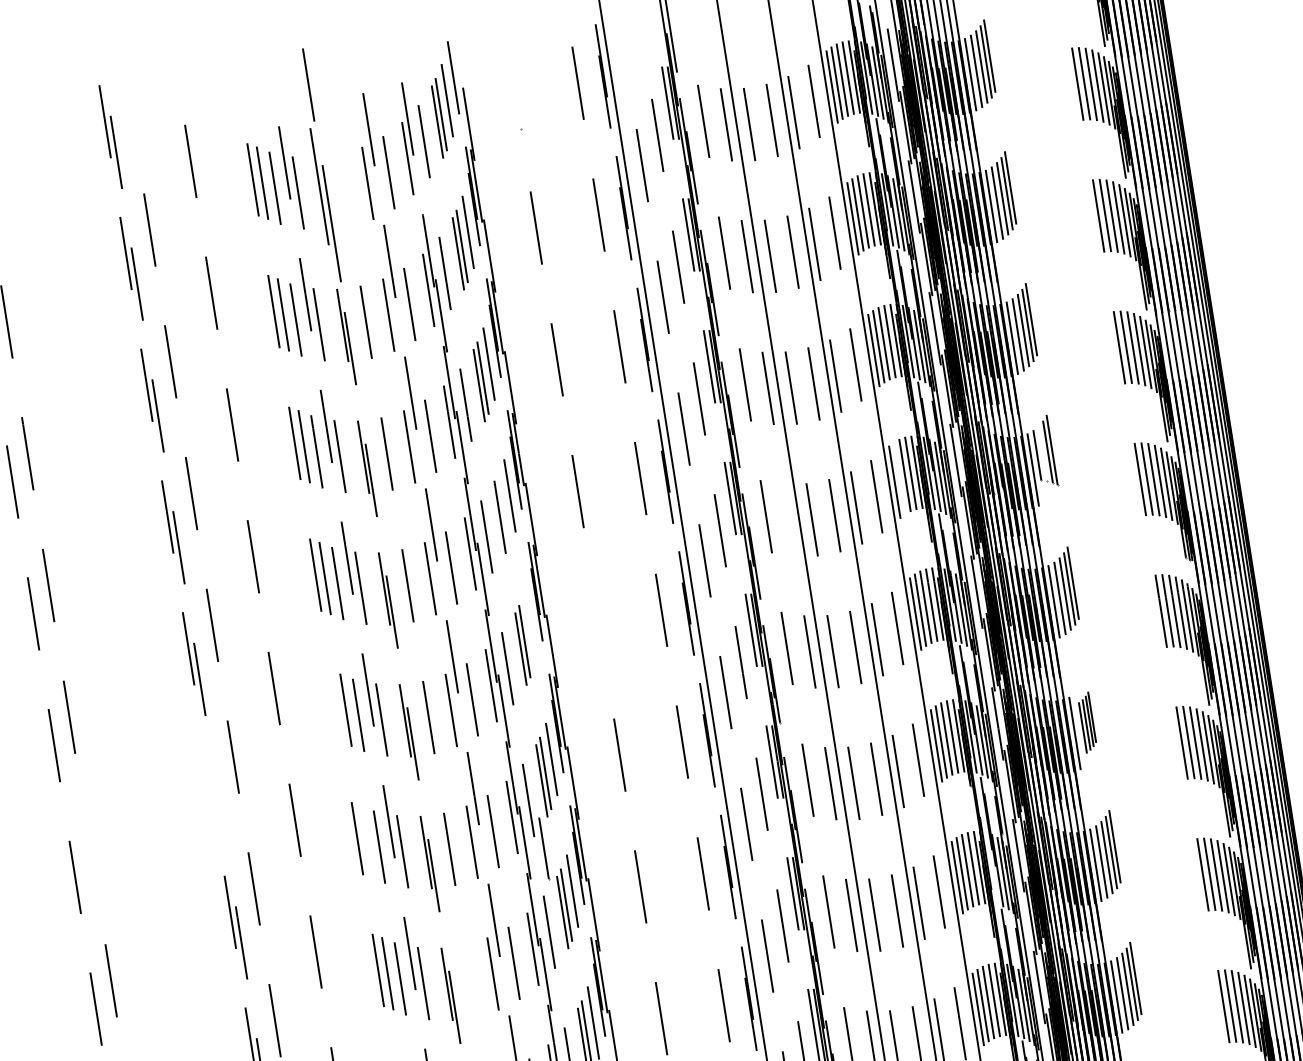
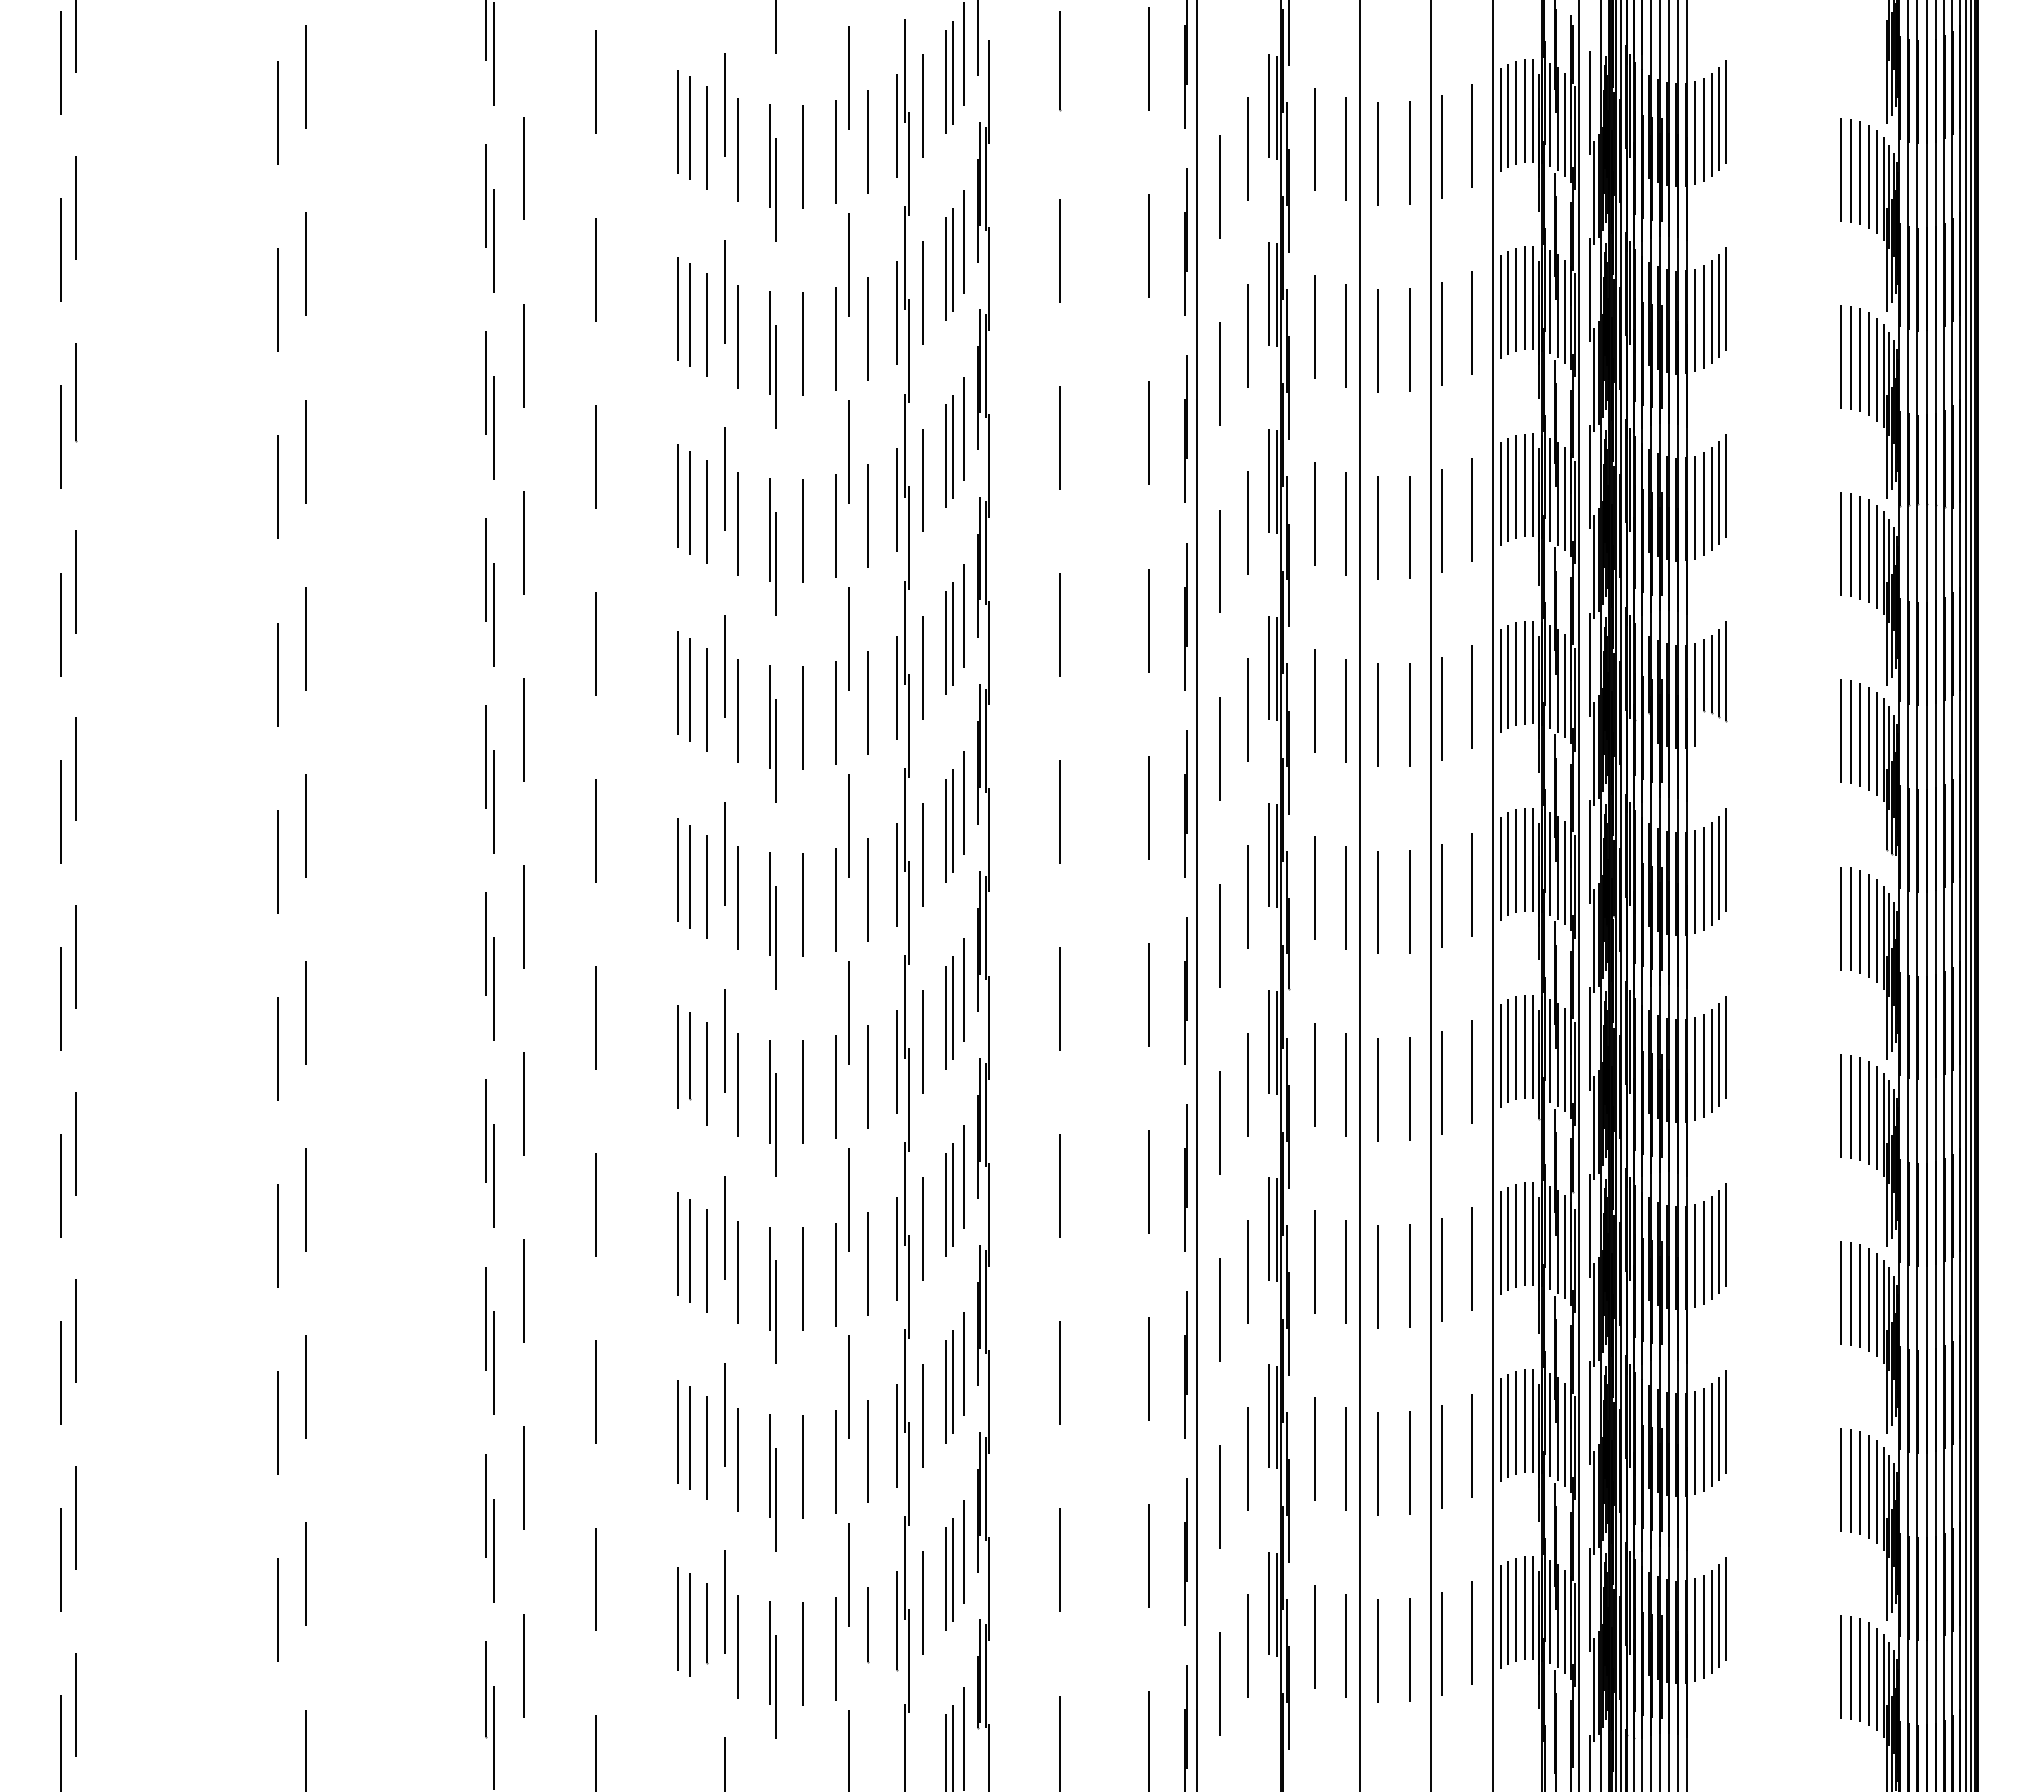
line: (515, 94) -> (1059, 60), added
line: (420, 184) -> (908, 164), added
line: (344, 190) -> (802, 156), added
part: (325, 205) -> (772, 172), size x0.62
line: (1043, 453) -> (1712, 673), added
line: (899, 478) -> (1508, 677), added
line: (503, 509) -> (952, 633), added
line: (788, 520) -> (1345, 710), added
line: (598, 623) -> (1059, 811), added
line: (530, 627) -> (964, 802), added
line: (336, 707) -> (677, 870), added
part: (1087, 722) -> (1714, 1056), size x1.43
part: (214, 795) -> (489, 966), added
line: (90, 848) -> (305, 1012), added
line: (544, 848) -> (690, 1056), moved
line: (992, 868) -> (1550, 1238), added
line: (470, 981) -> (803, 1279), added

